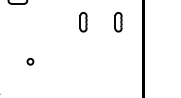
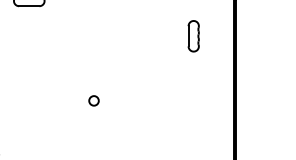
part: (83, 22) -> (136, 36), removed
circle: (30, 61) -> (94, 100), moved

